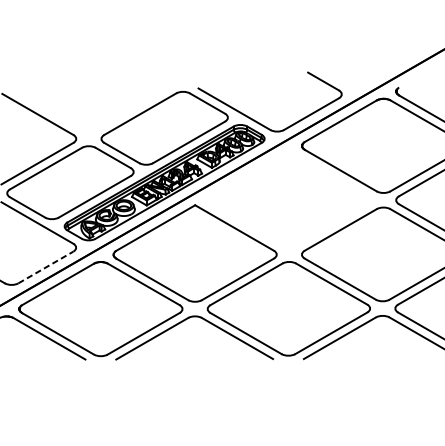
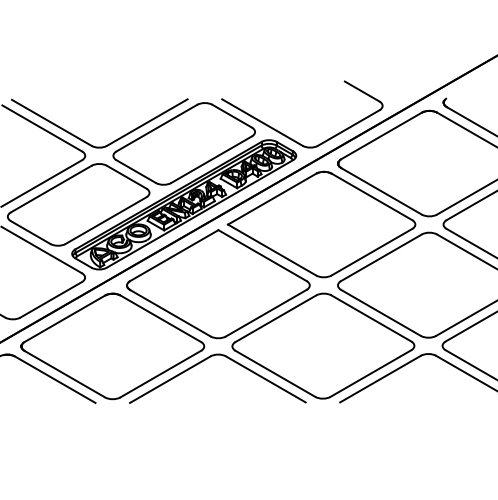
part: (97, 127) -> (108, 143), added
part: (287, 200) -> (321, 224), added
line: (46, 267) -> (51, 299), dashed -> solid

